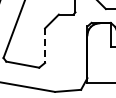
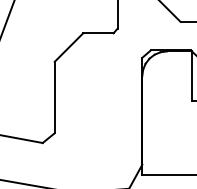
line: (45, 46) -> (55, 99), dashed -> solid

